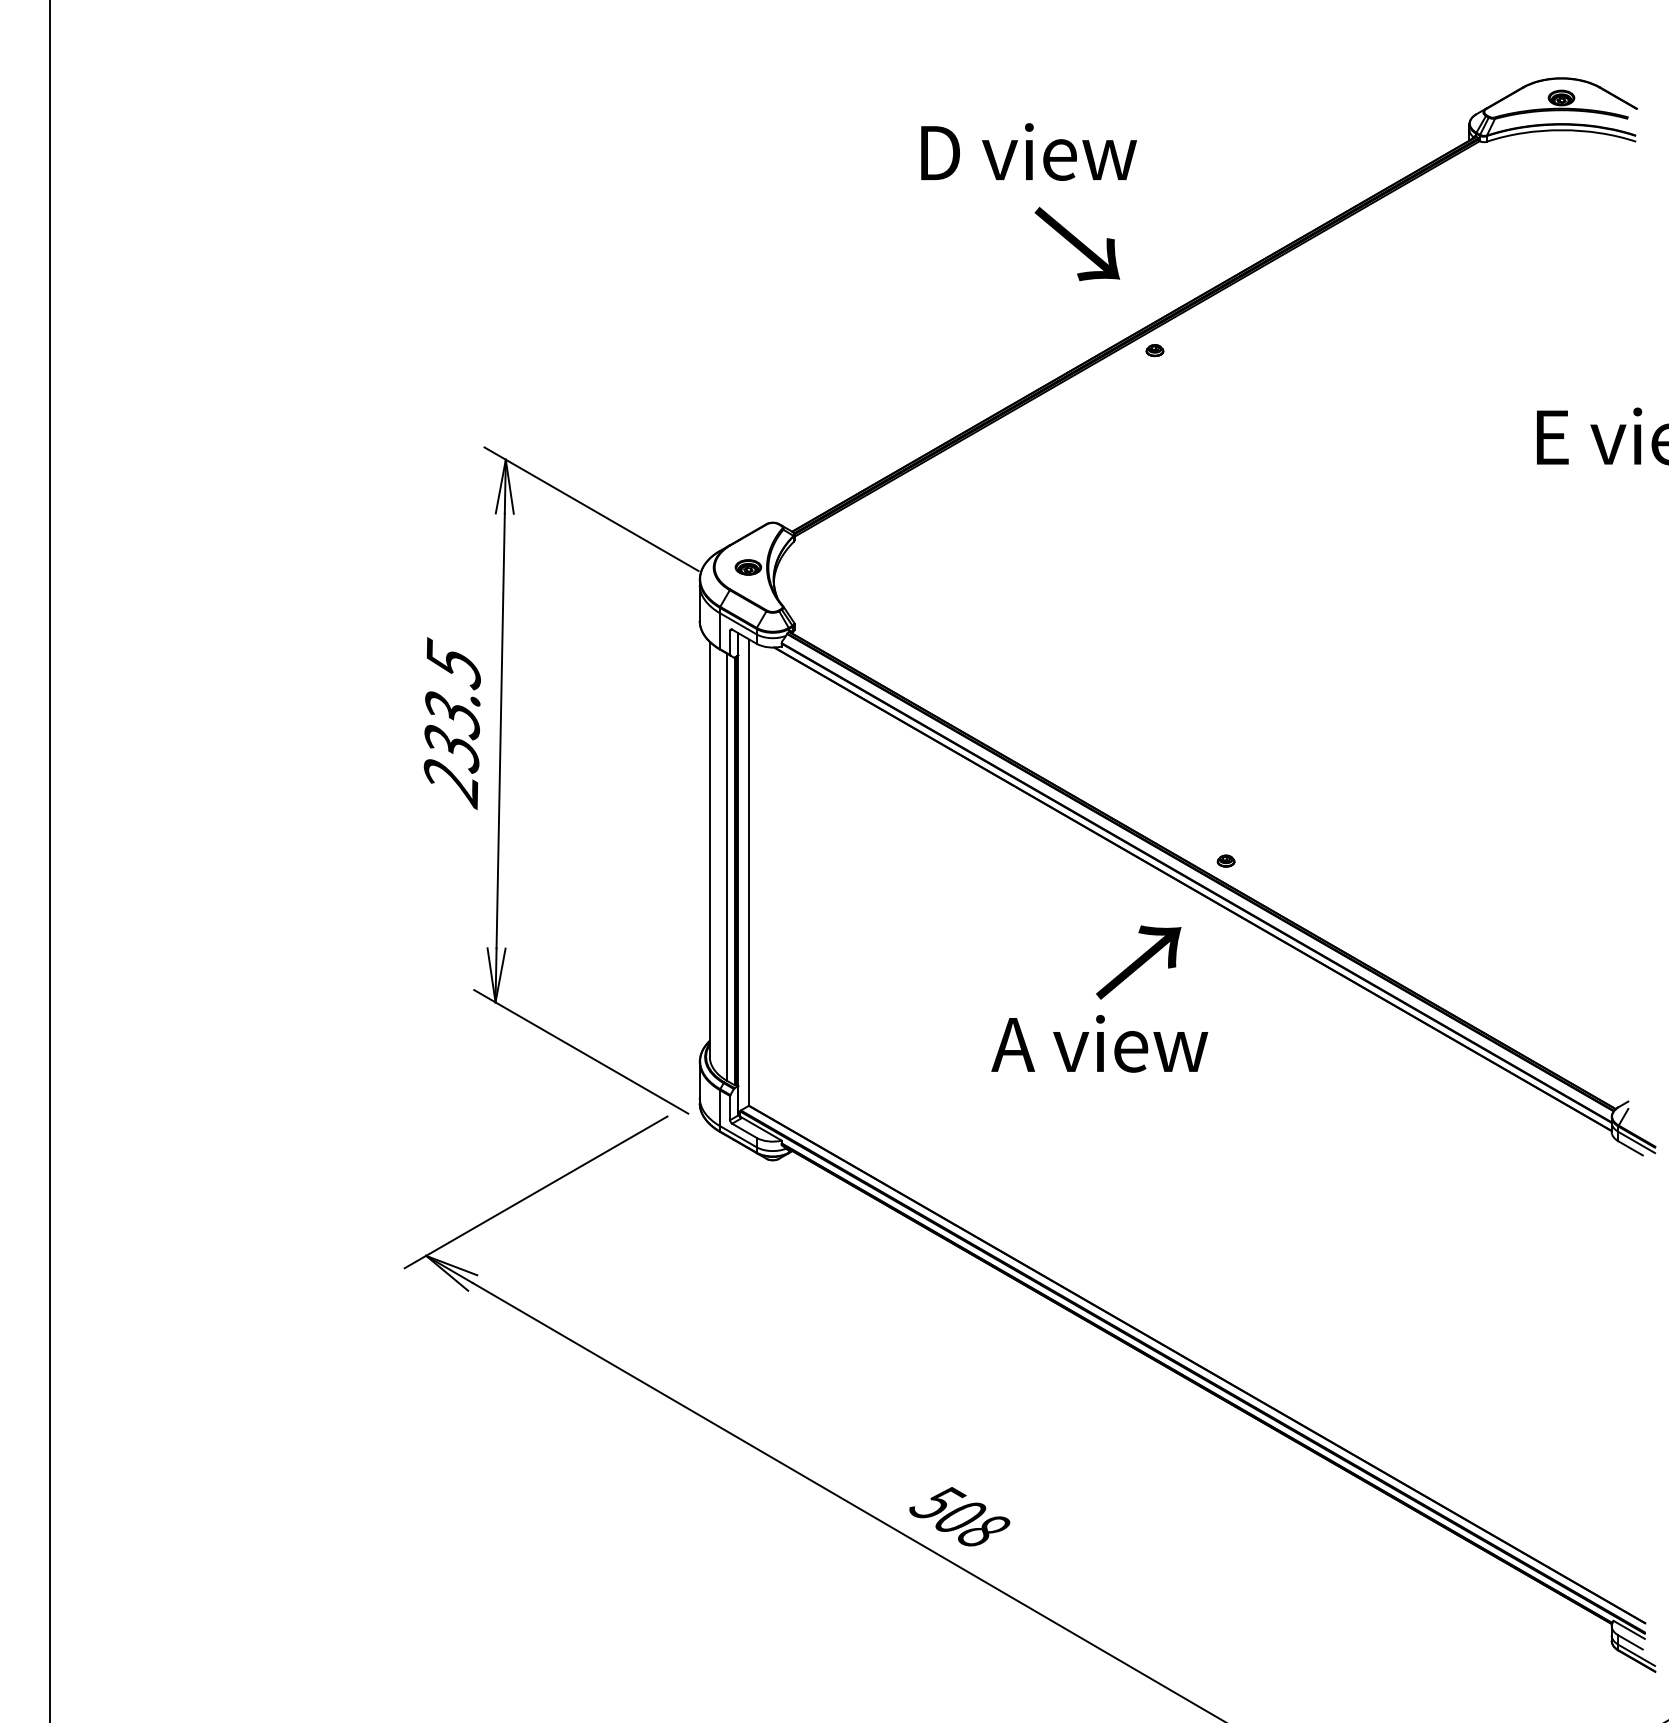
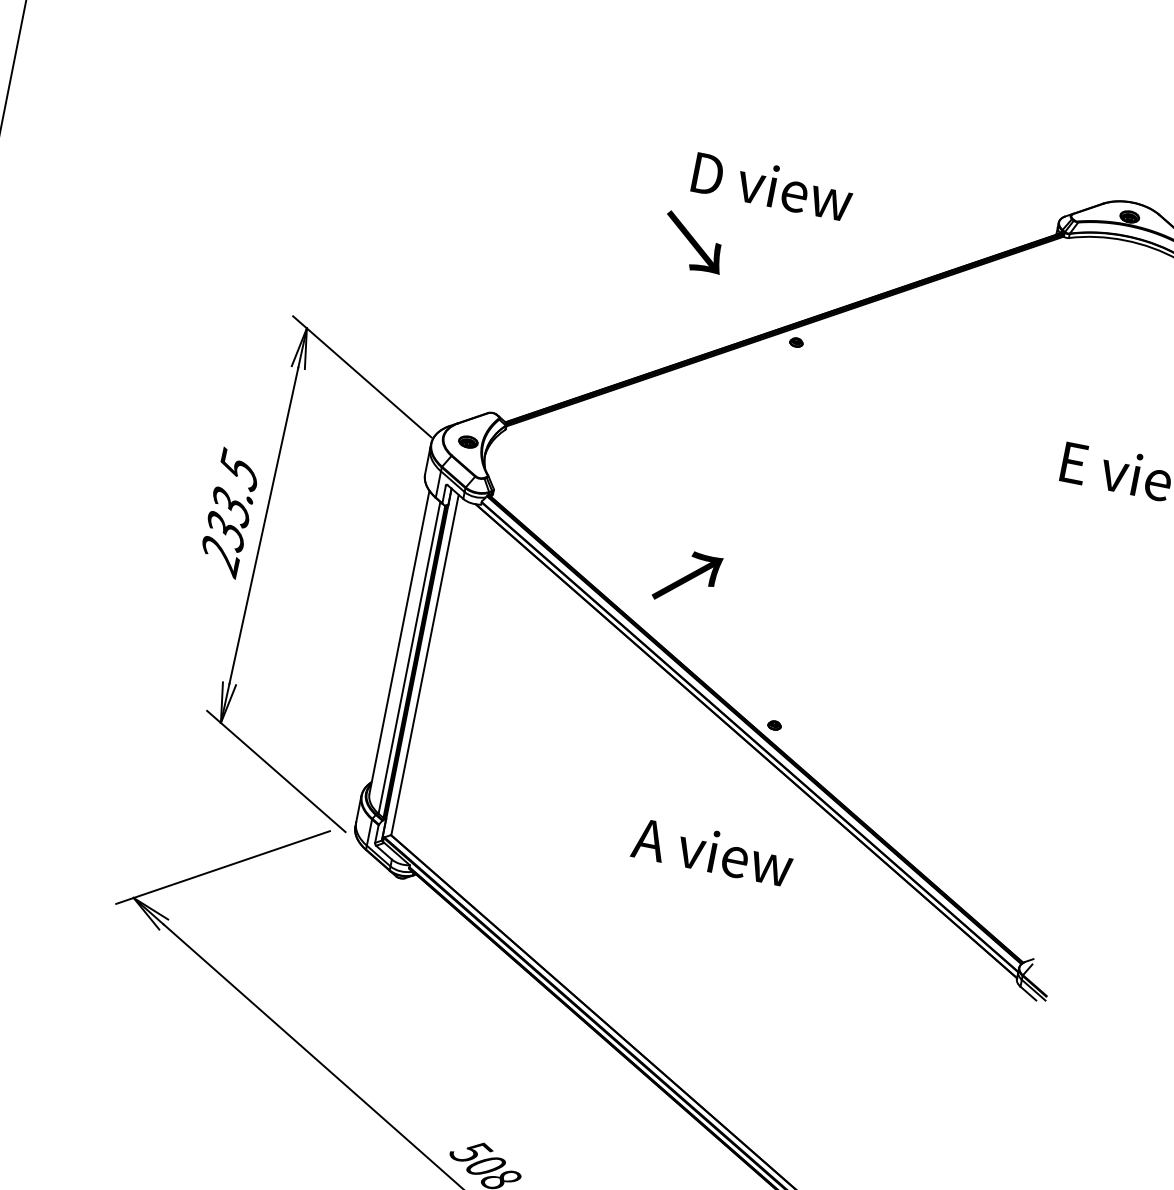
text: (1028, 151) -> (772, 186), moved
text: (1077, 244) -> (693, 243), moved
text: (1138, 962) -> (687, 577), moved
text: (1099, 1043) -> (712, 851), moved

